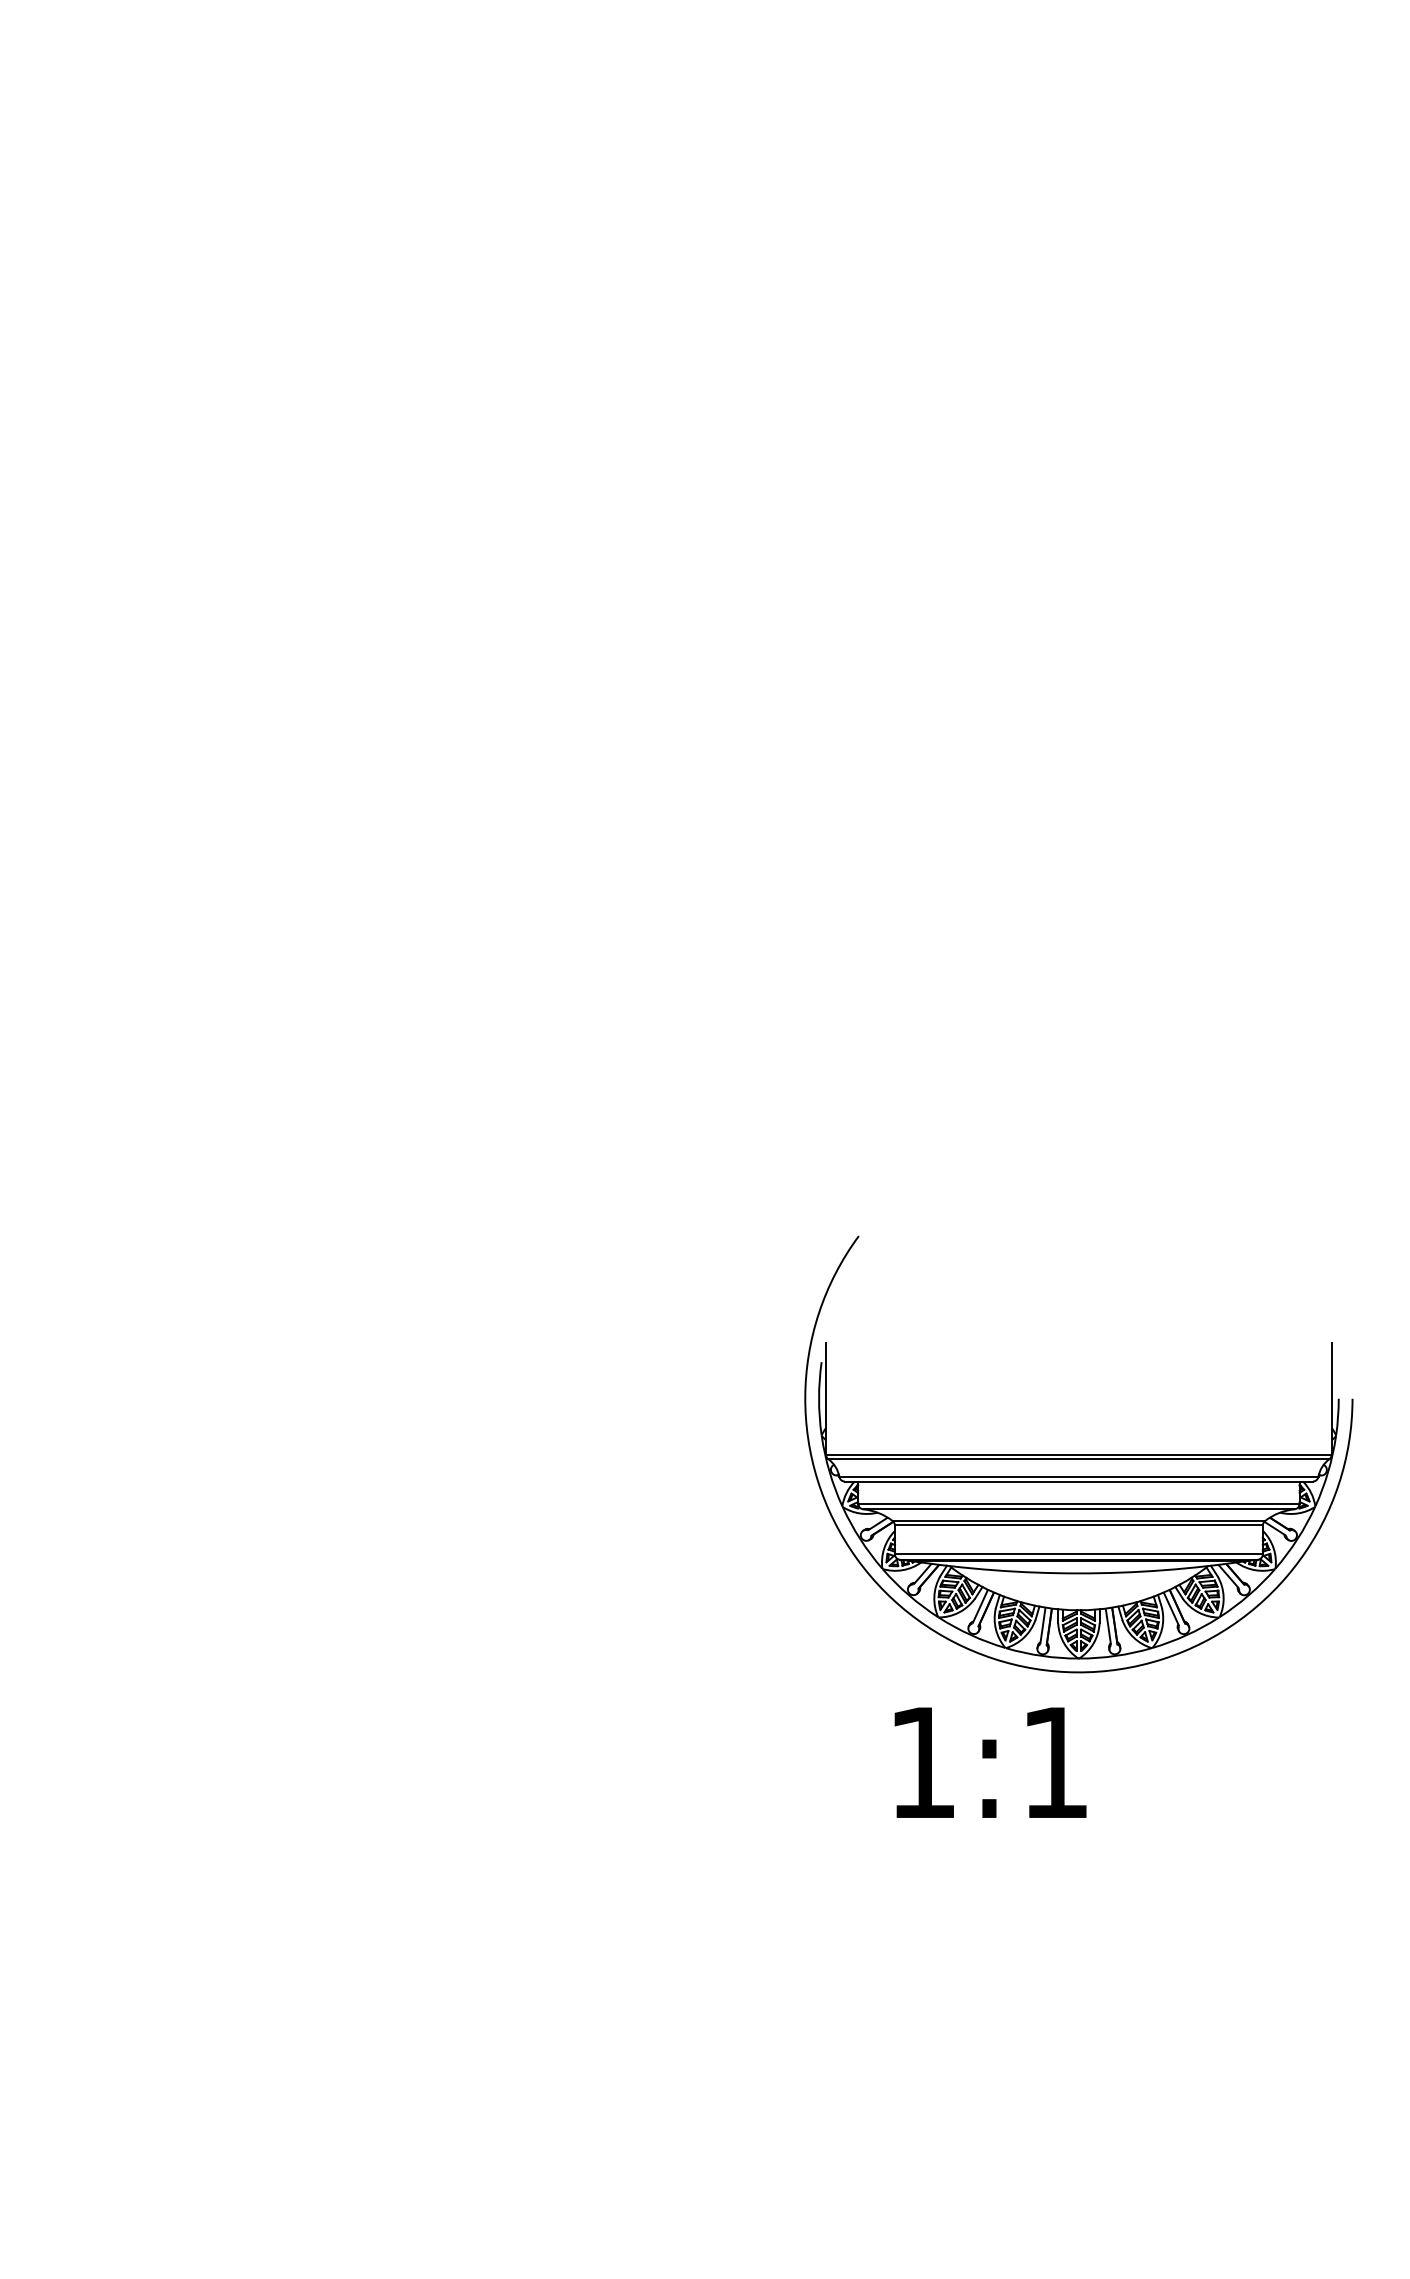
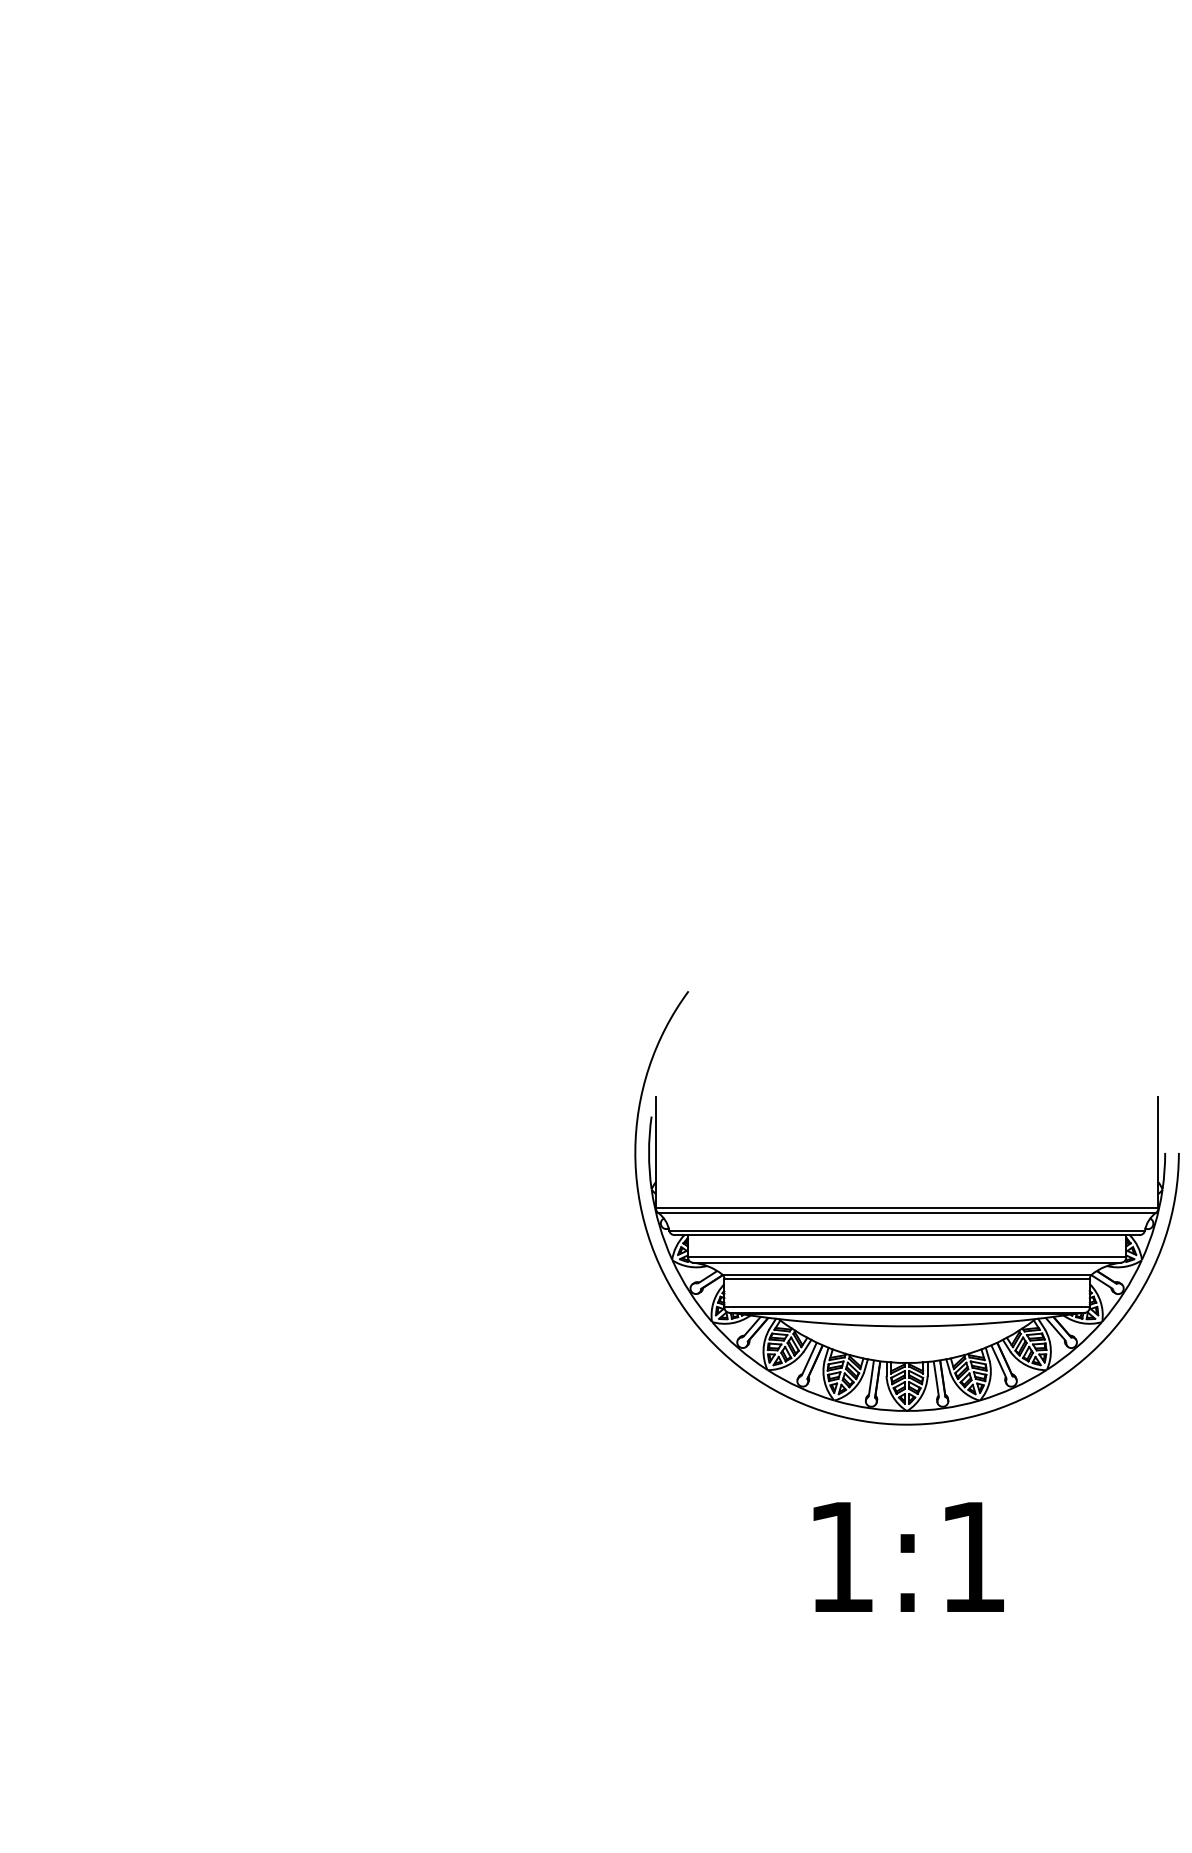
text: (990, 1762) -> (908, 1556), moved

